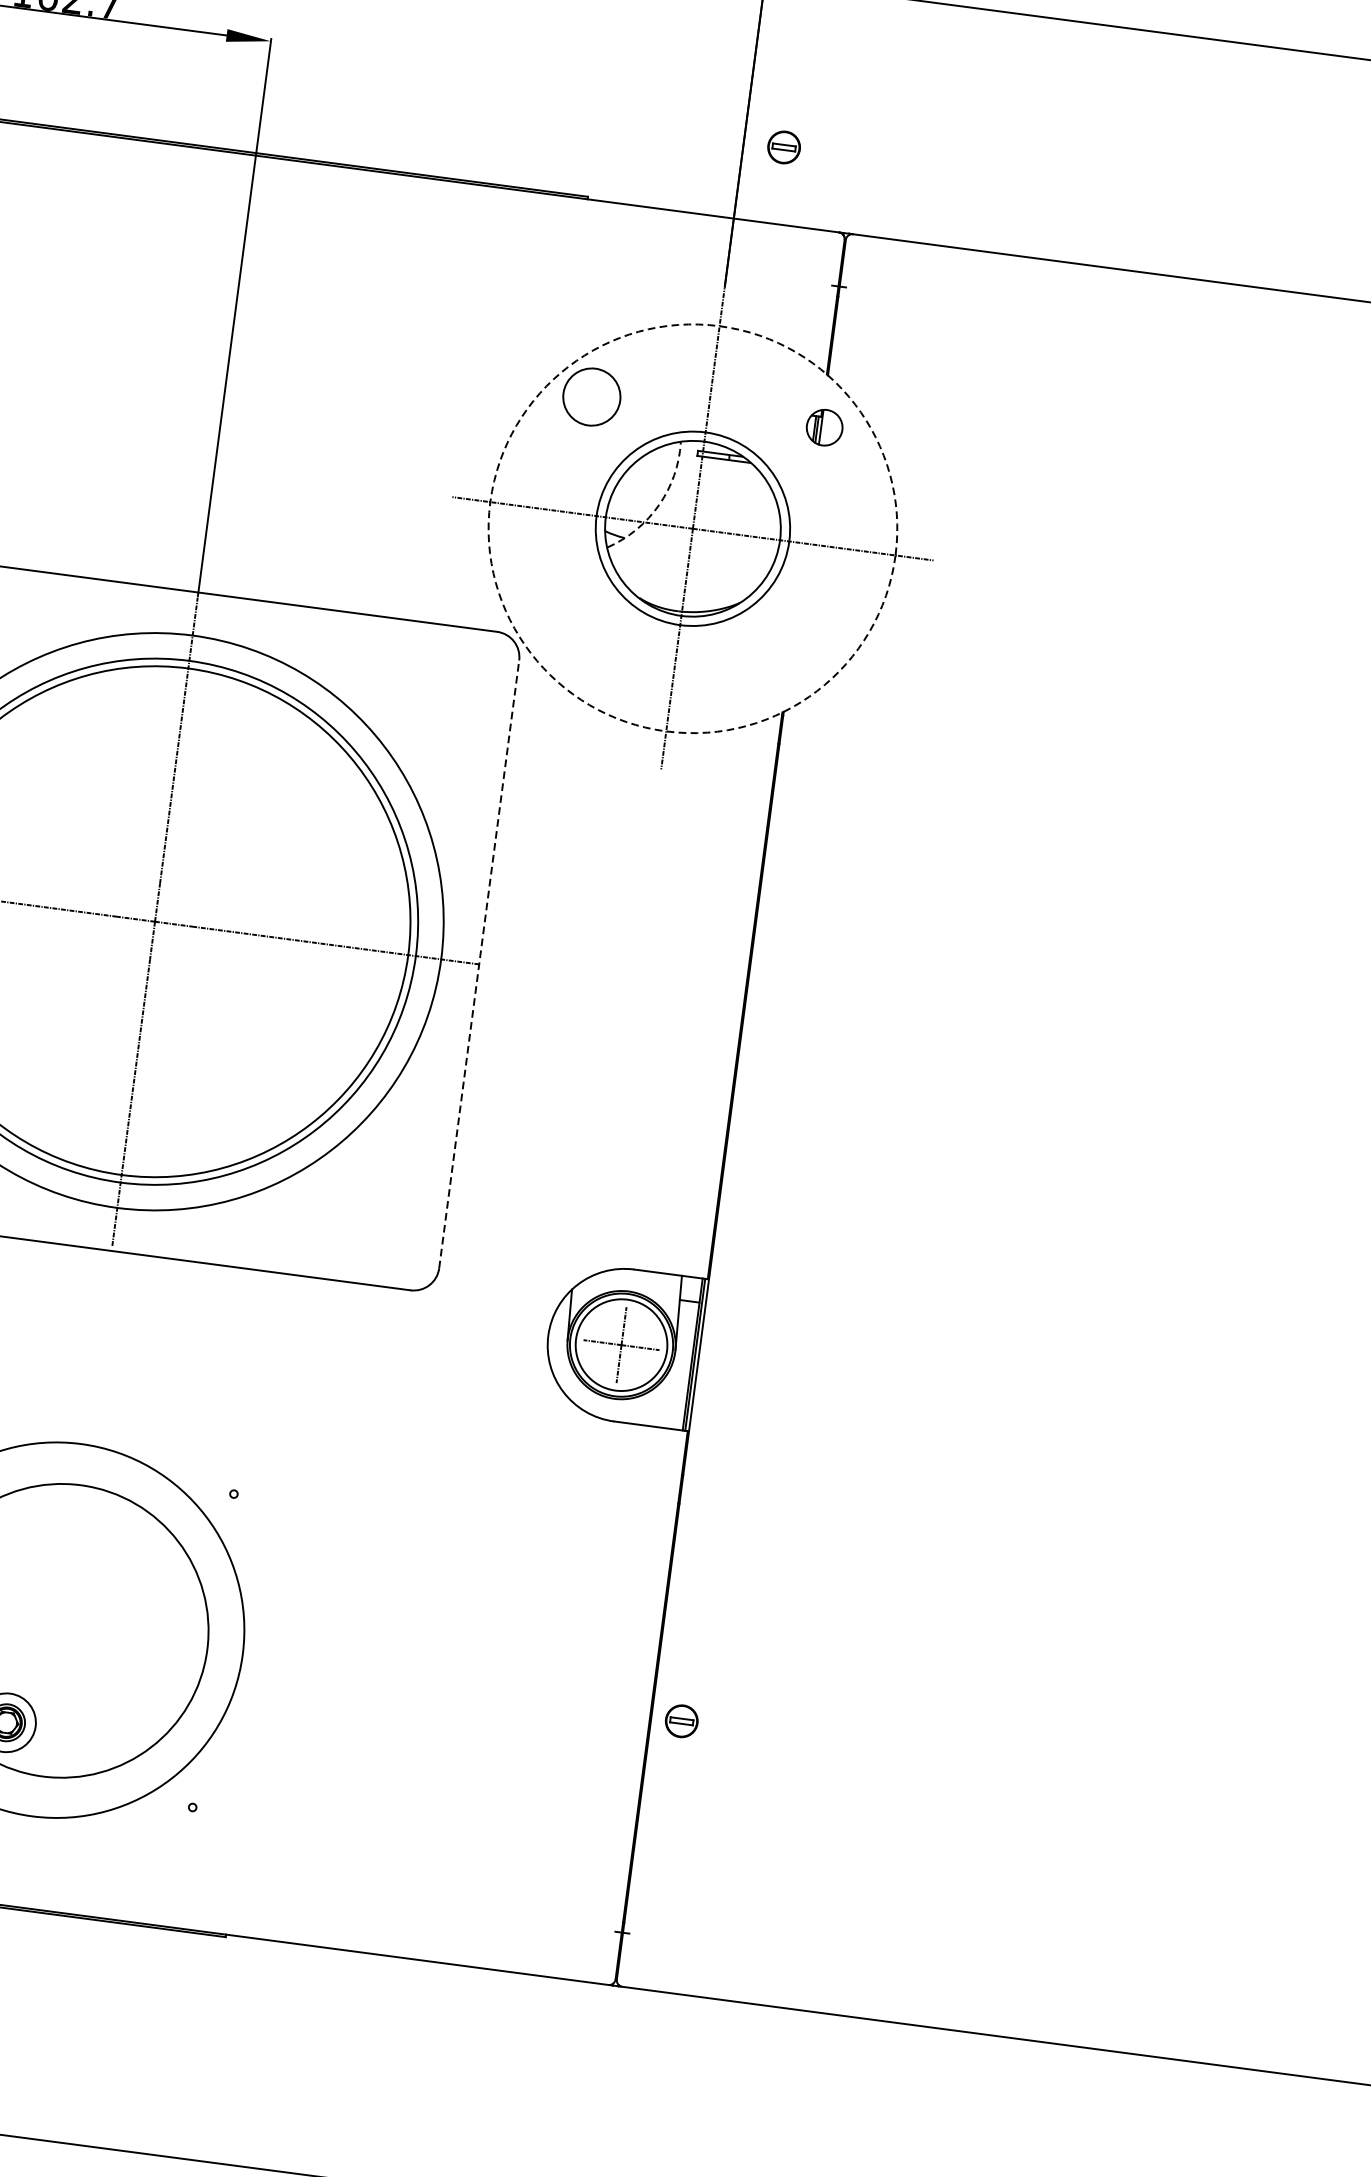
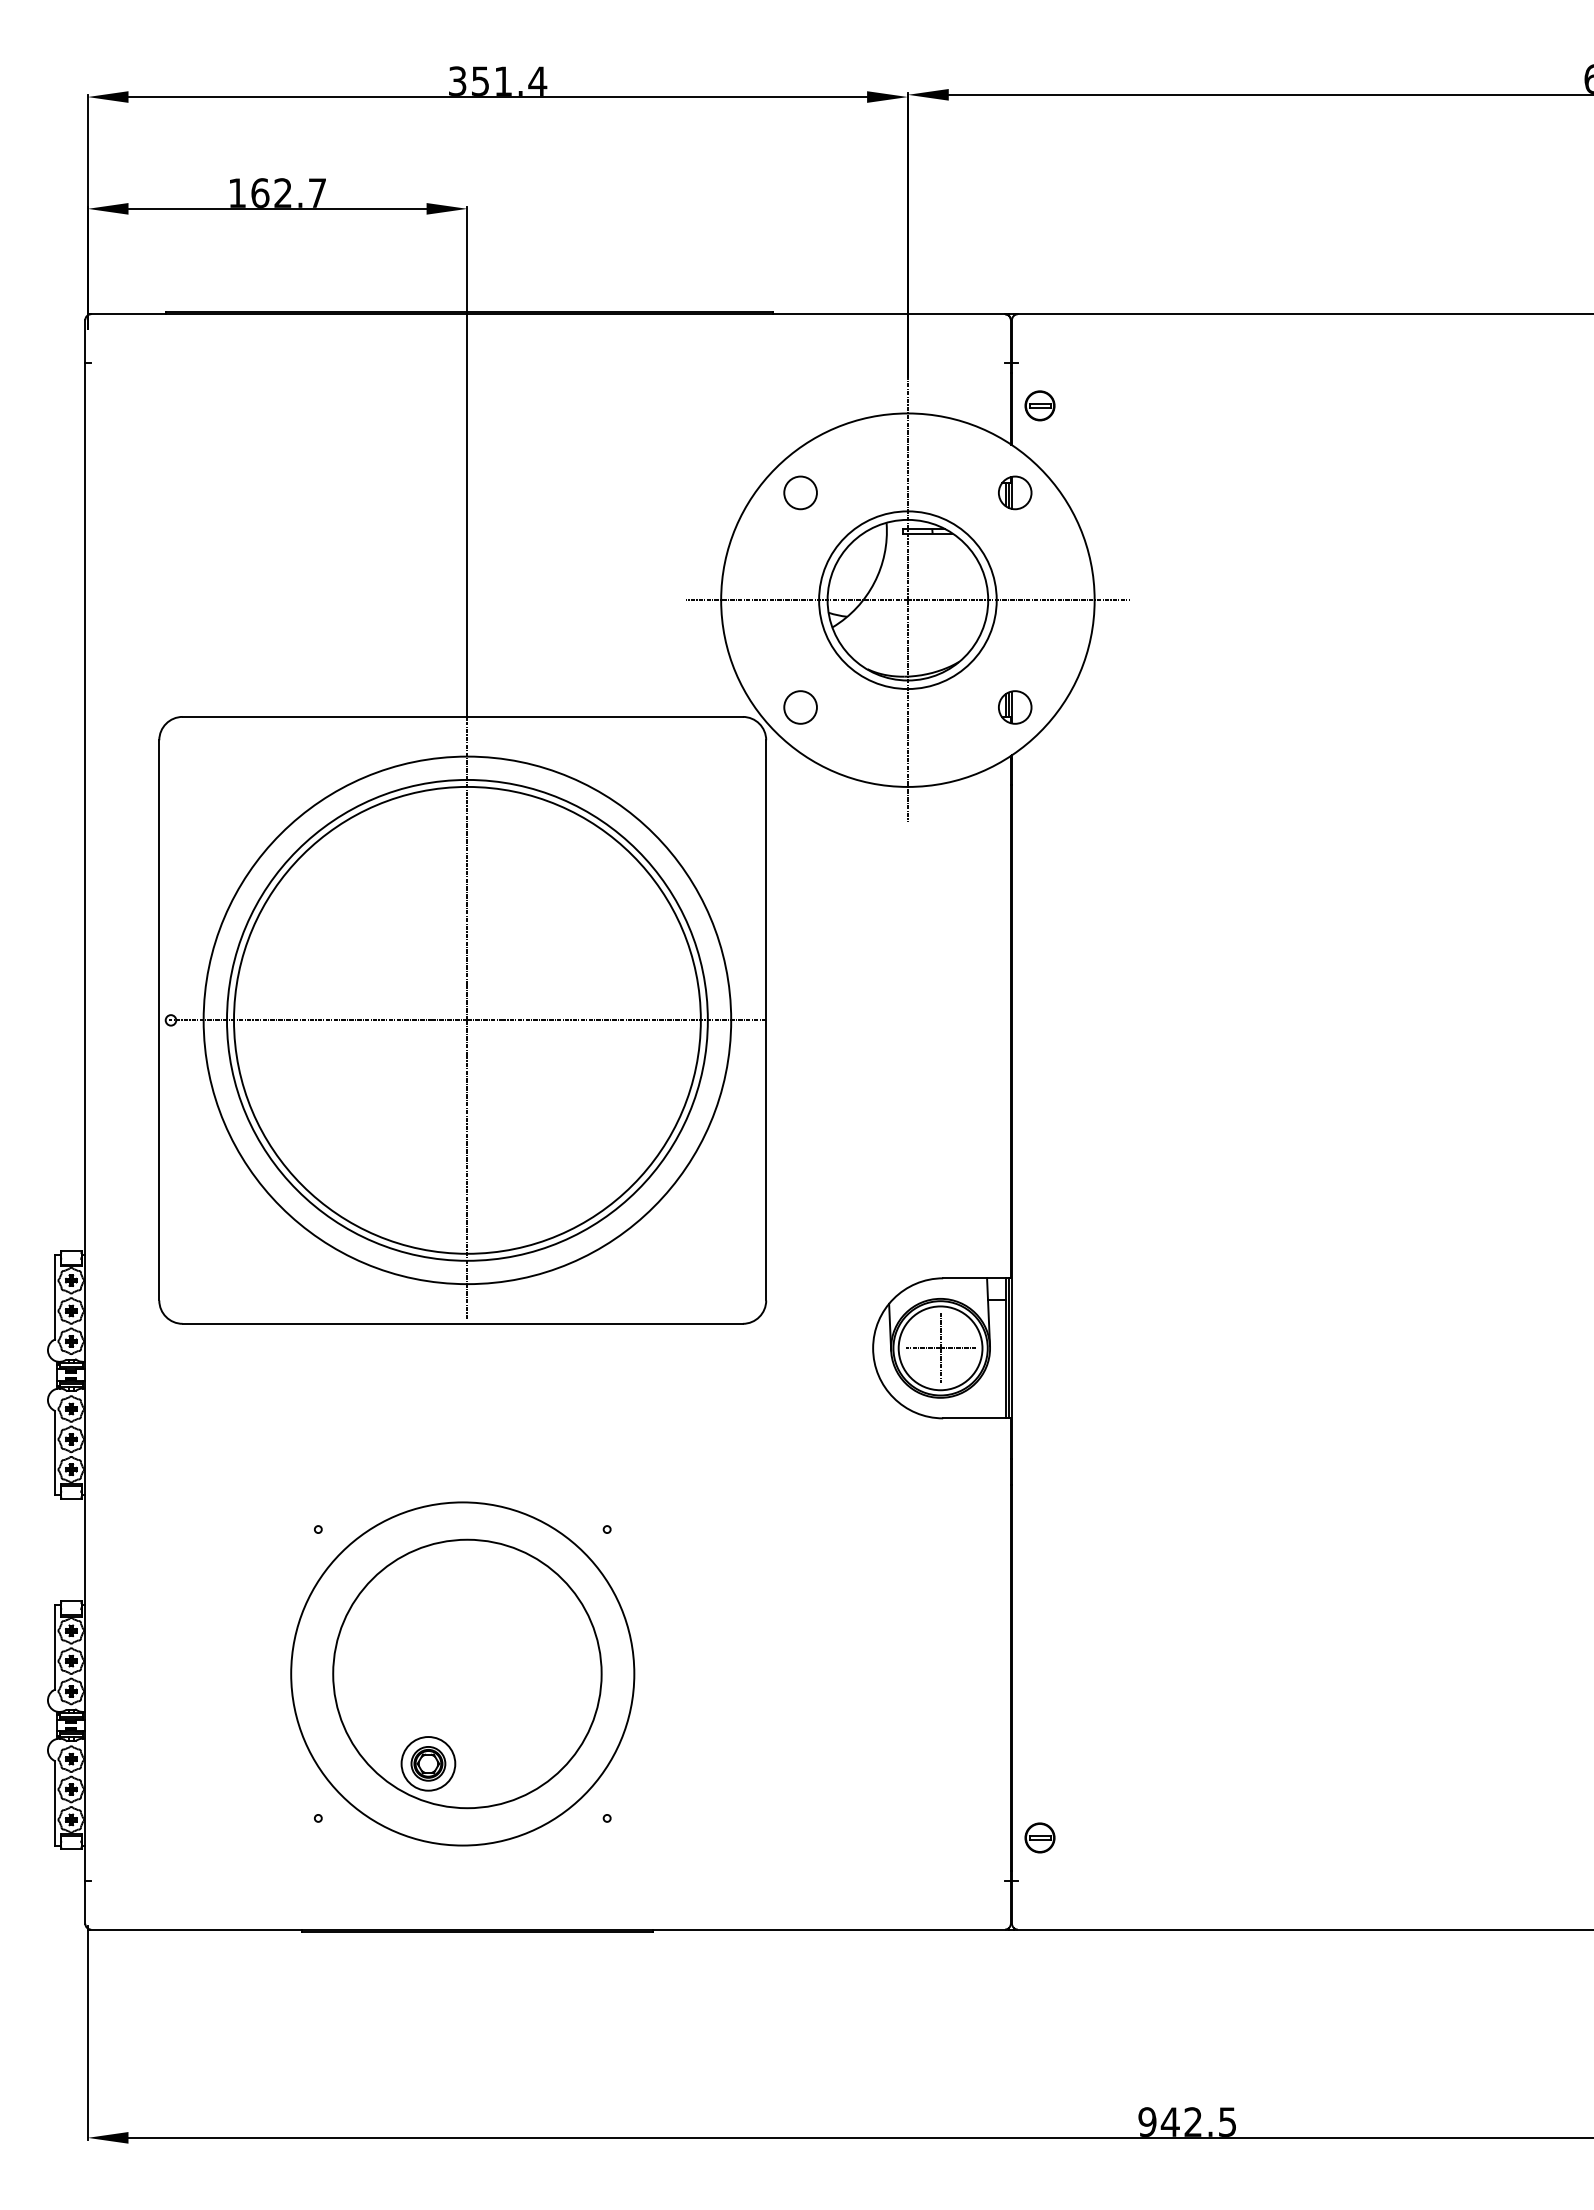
part: (783, 147) -> (1039, 405), moved
circle: (591, 396) -> (800, 492), size x0.62
arc: (659, 504) -> (874, 582), dashed -> solid
circle: (692, 527) -> (907, 599), dashed -> solid
circle: (561, 629) -> (800, 707), added
part: (794, 660) -> (1015, 707), added
line: (479, 963) -> (766, 1019), dashed -> solid
part: (681, 1720) -> (1039, 1837), moved

